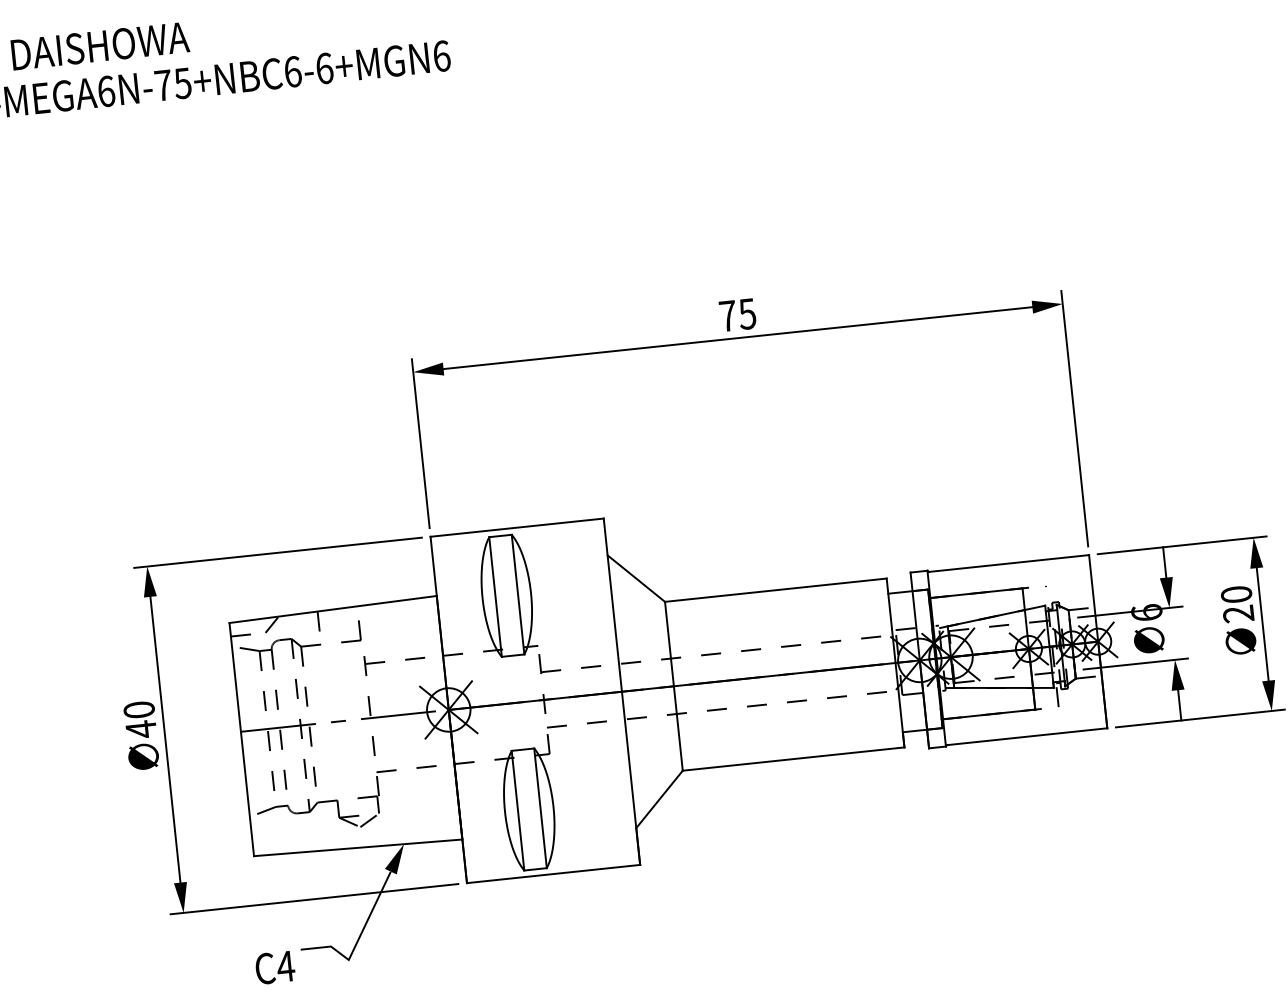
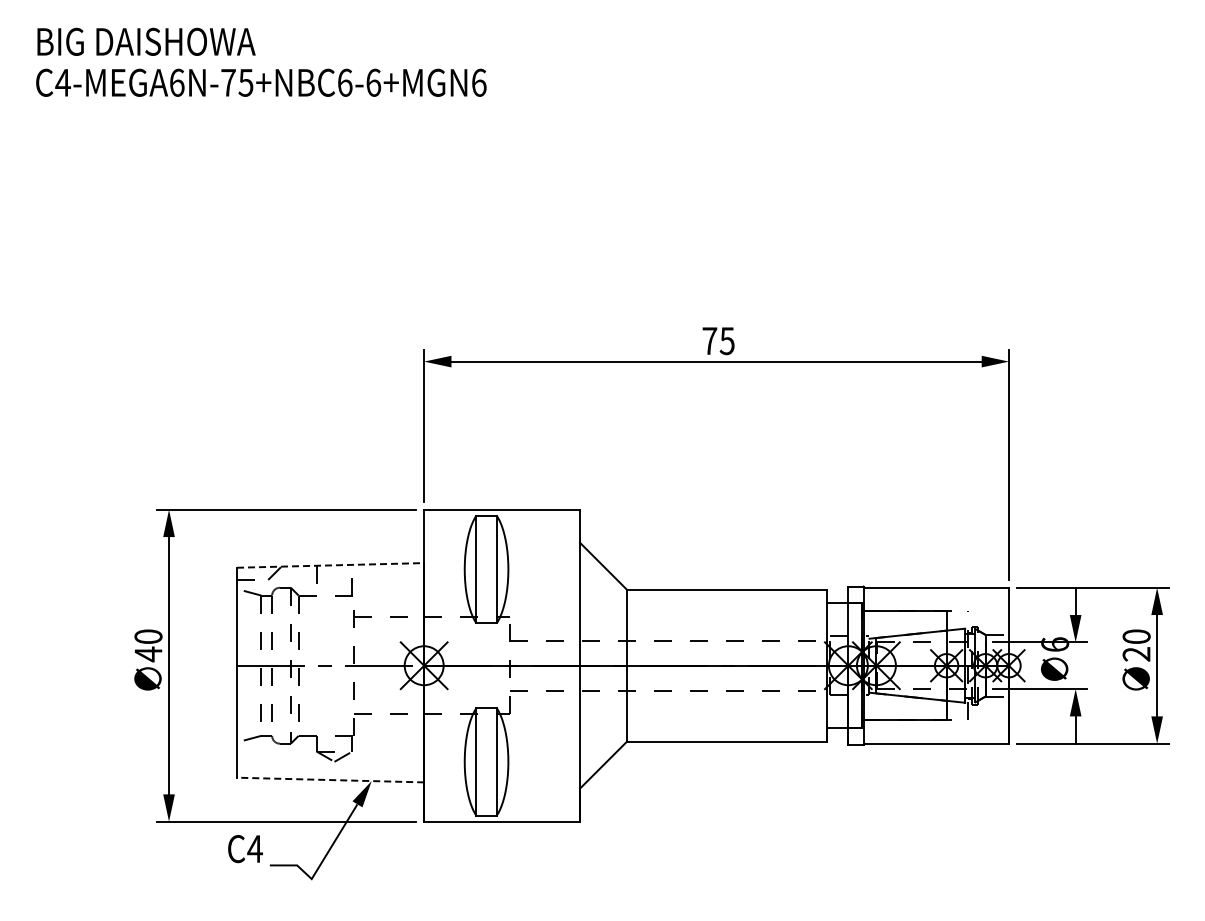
line: (333, 609) -> (330, 565), solid -> dashed
line: (358, 848) -> (330, 780), solid -> dashed
text: (275, 968) -> (245, 849), moved

